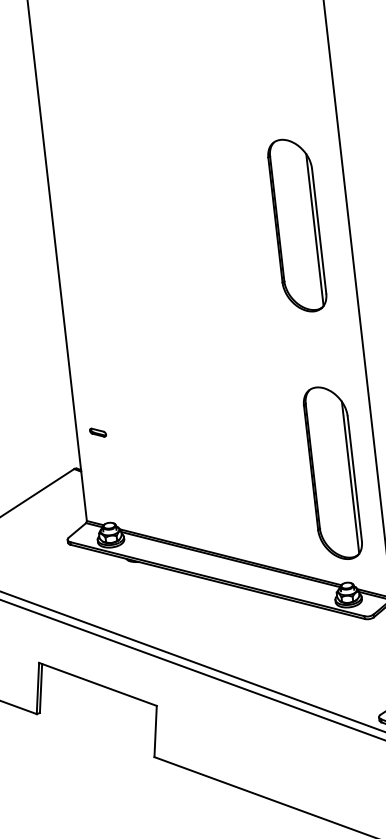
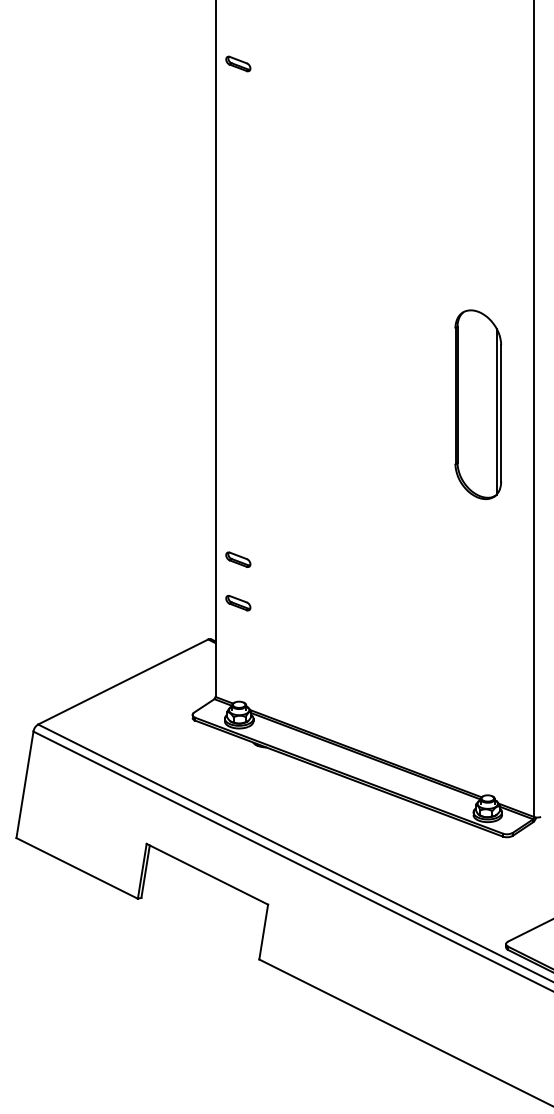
part: (93, 392) -> (238, 559), added
part: (98, 432) -> (238, 603), size x1.43
part: (333, 473) -> (486, 675), removed

